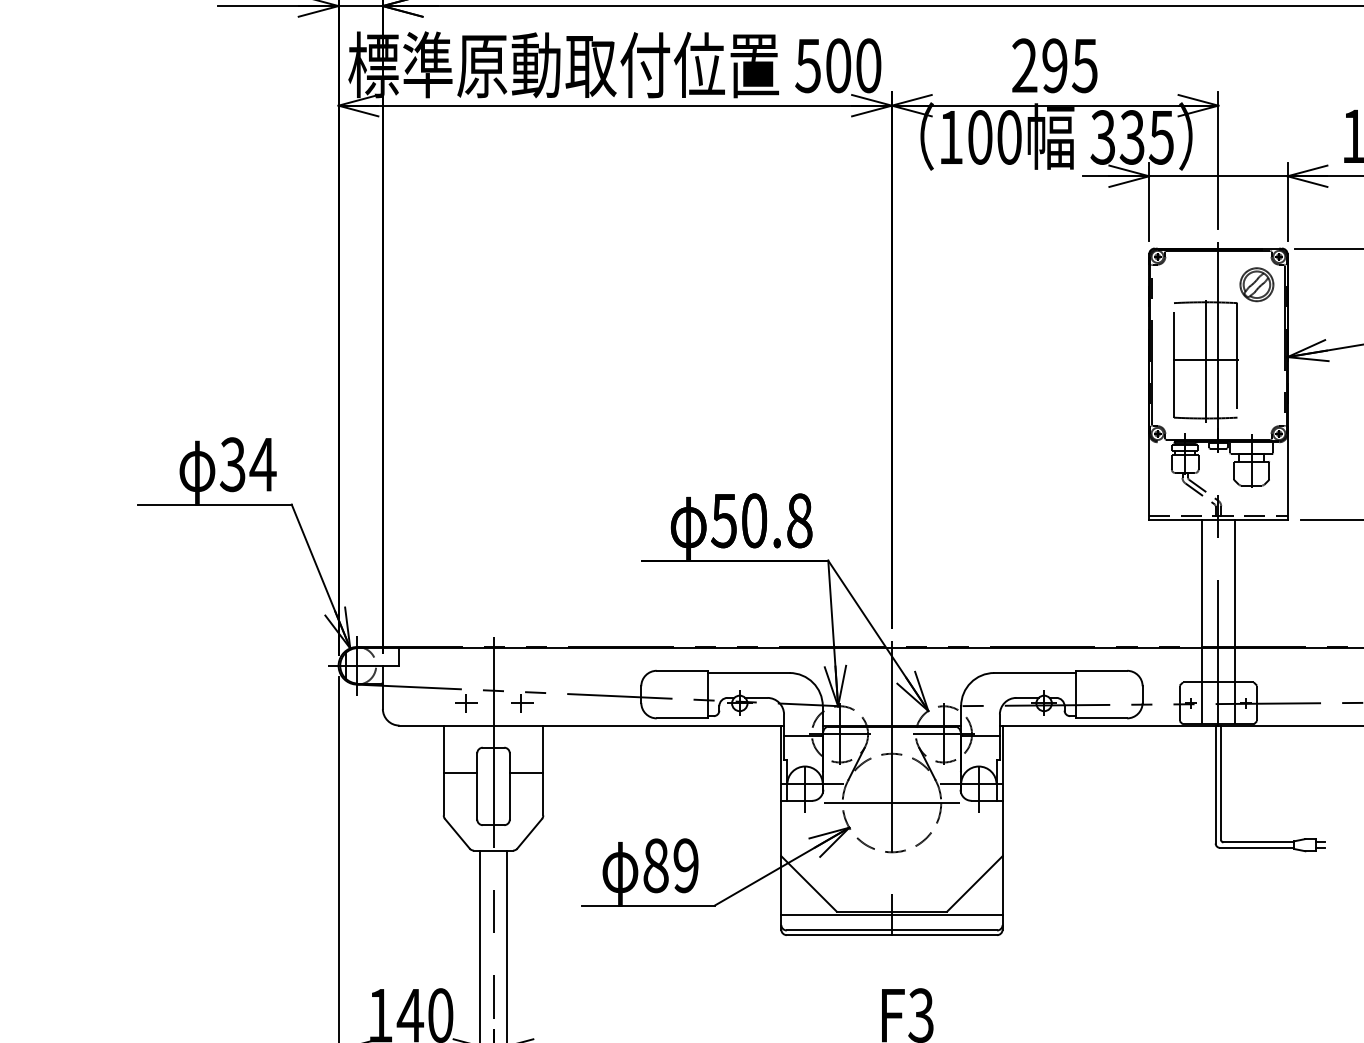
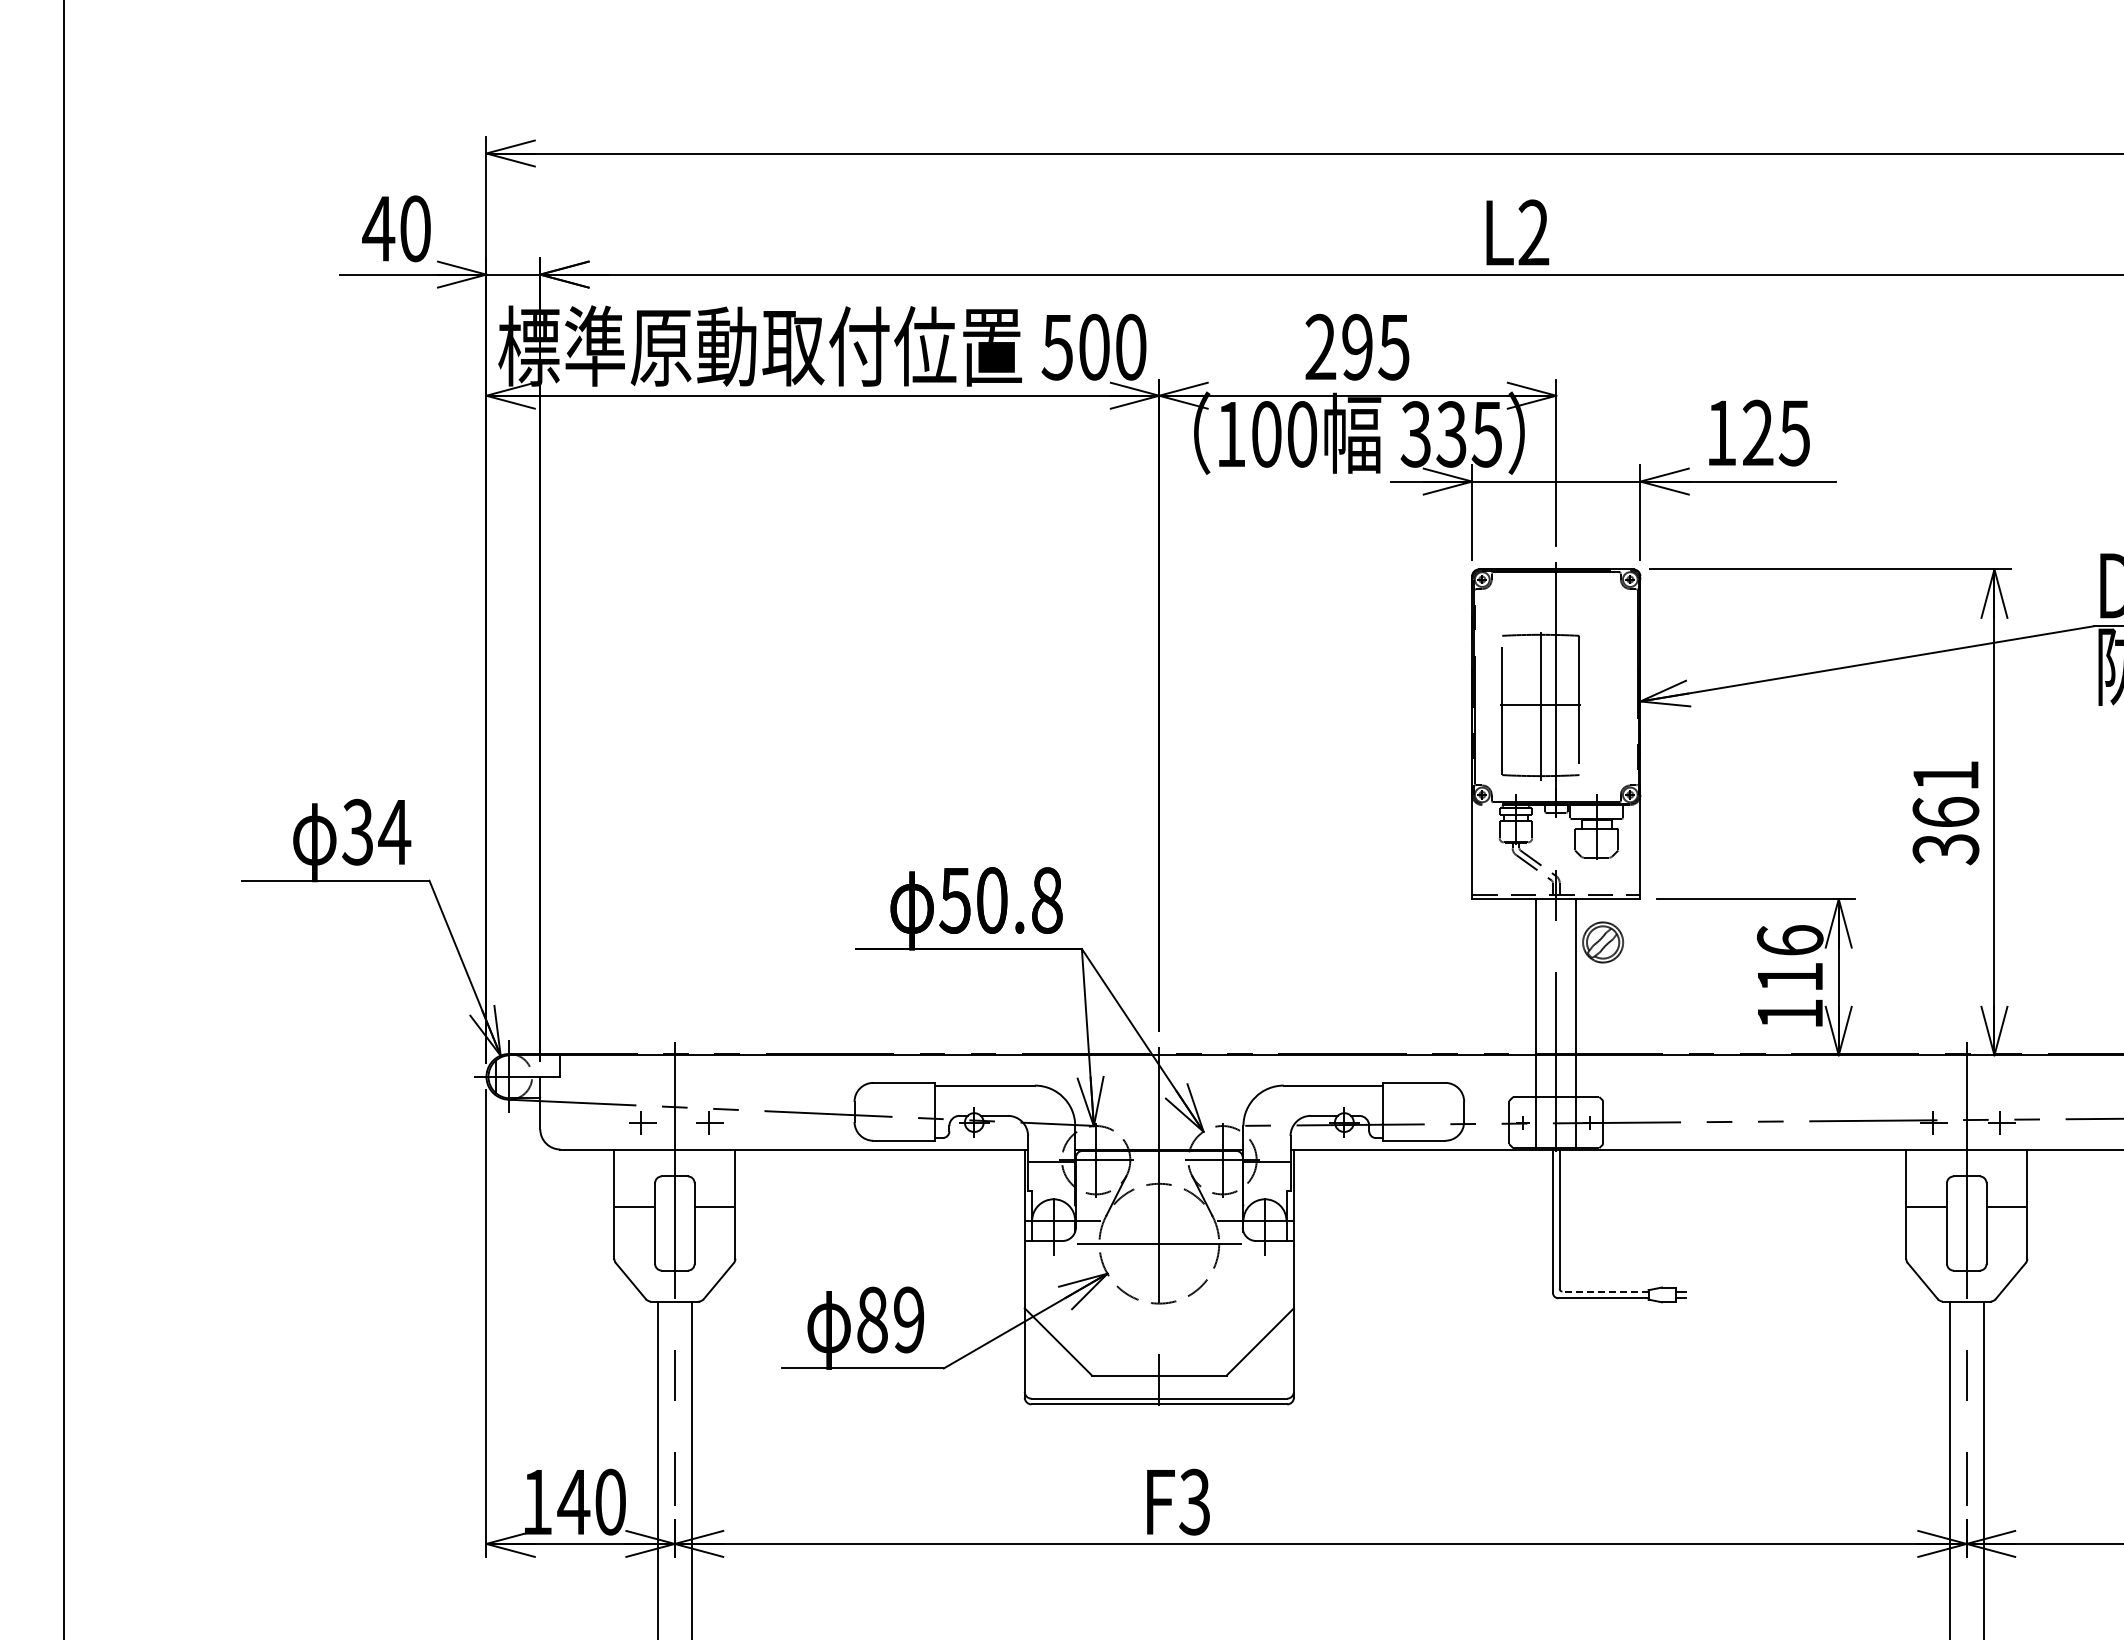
part: (1257, 284) -> (1603, 942), moved
line: (1258, 842) -> (1604, 1291), solid -> dashed
line: (891, 914) -> (1158, 1379), removed

